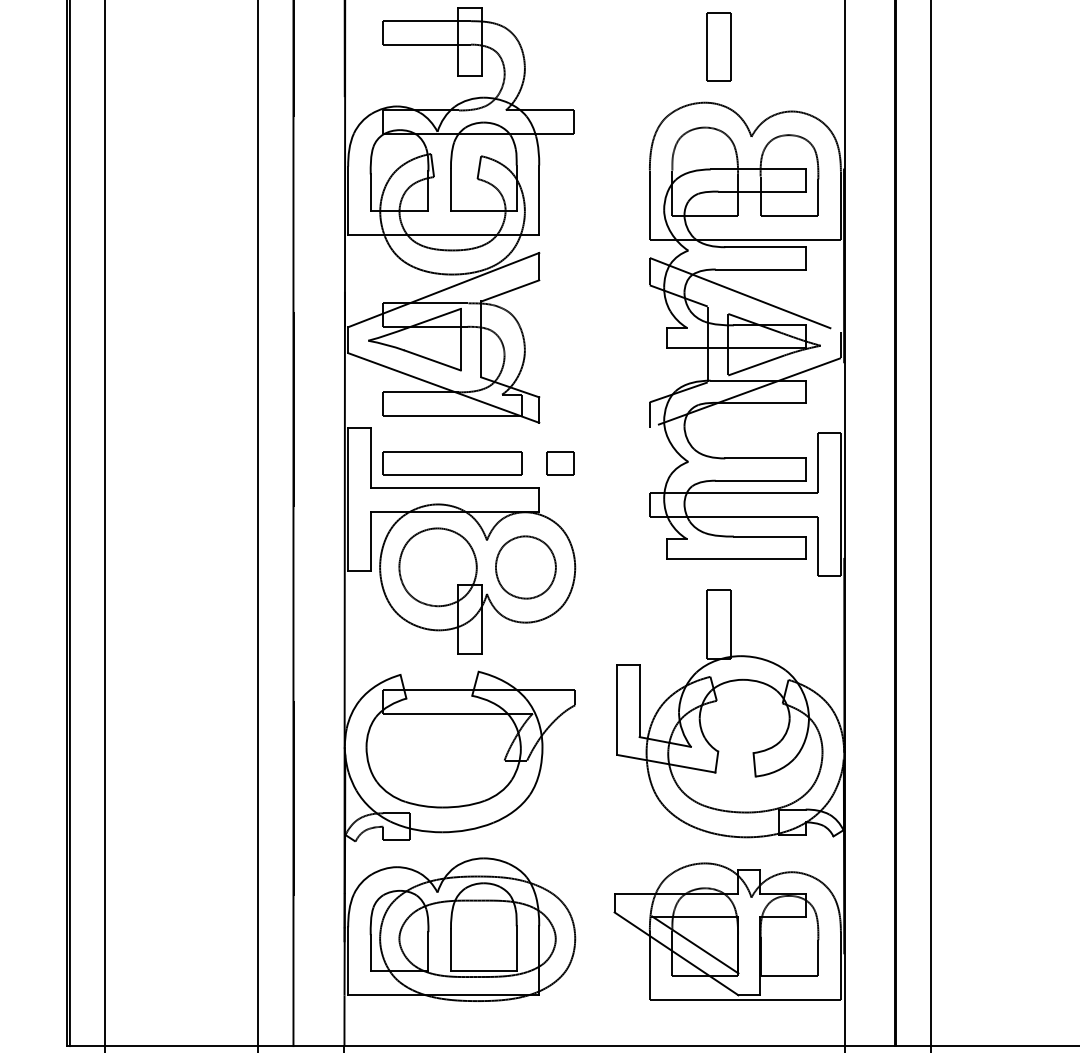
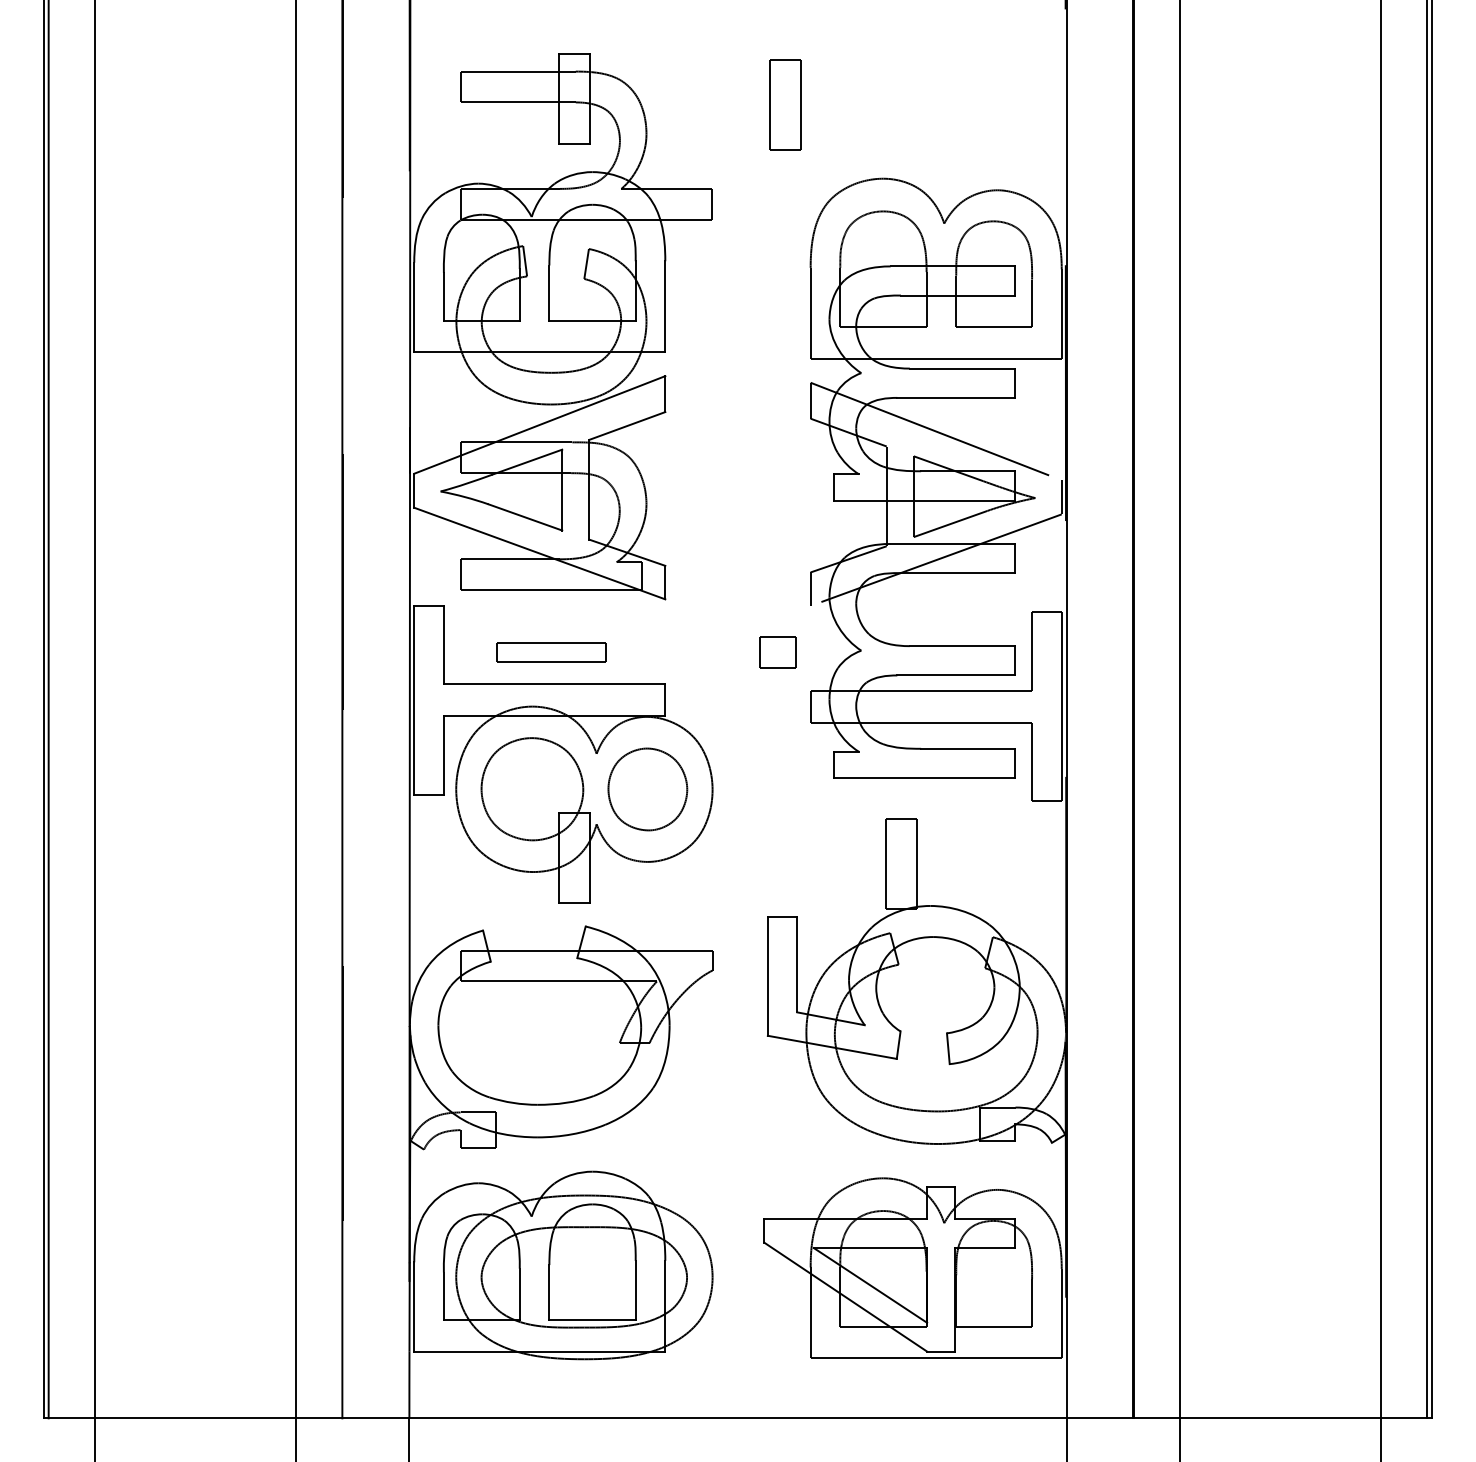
part: (718, 46) -> (785, 104), moved
part: (452, 463) -> (551, 652), size x0.6
part: (560, 463) -> (777, 652), moved

